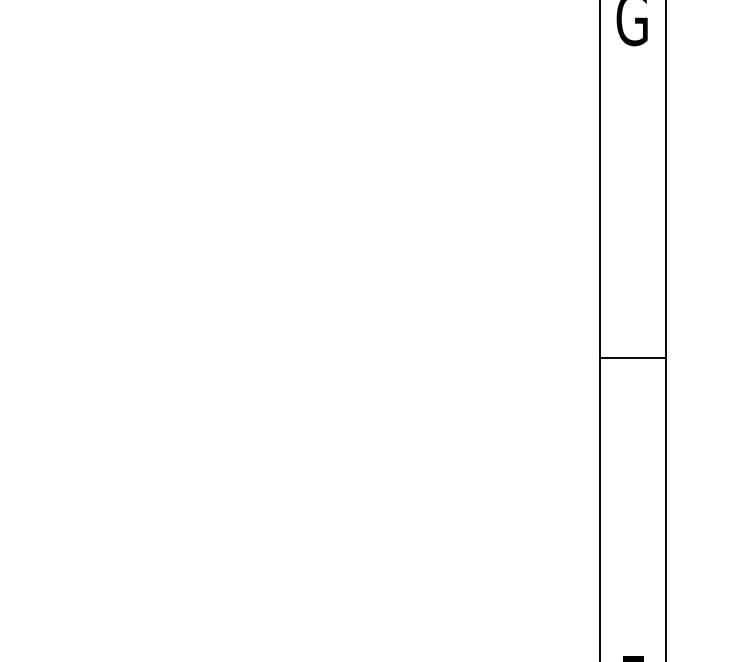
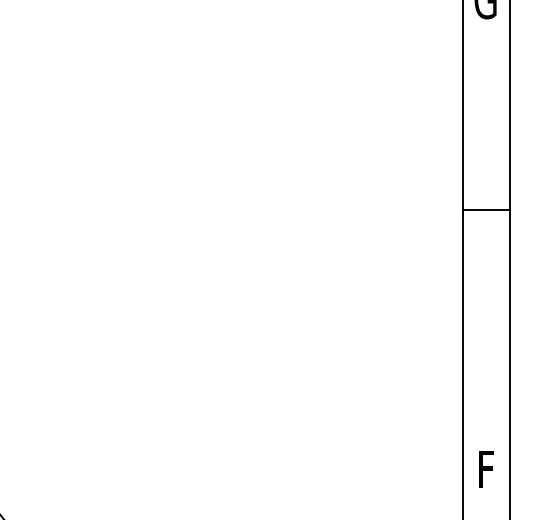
line: (632, 358) -> (485, 210), moved

